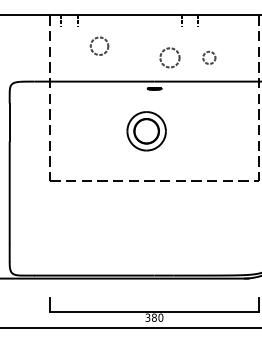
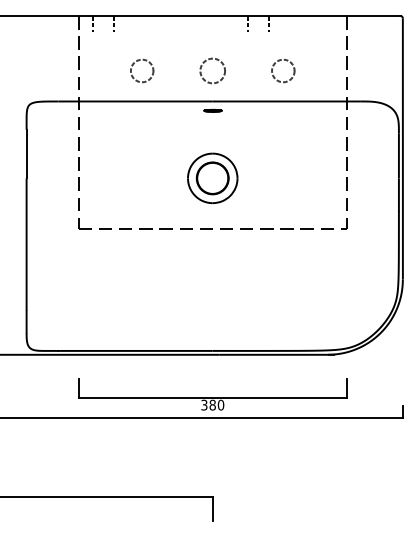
circle: (99, 45) -> (142, 70), moved
circle: (169, 57) -> (212, 70), moved
circle: (209, 57) -> (283, 70), size x1.43
part: (146, 130) -> (212, 177), moved

